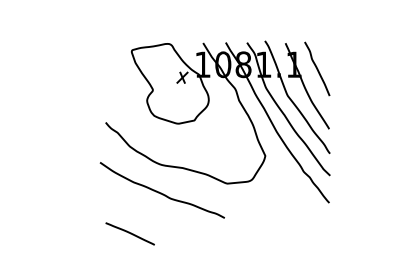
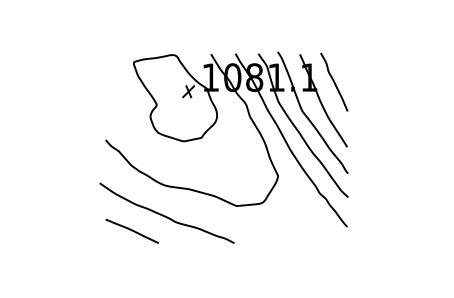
line: (129, 233) -> (131, 230), moved

